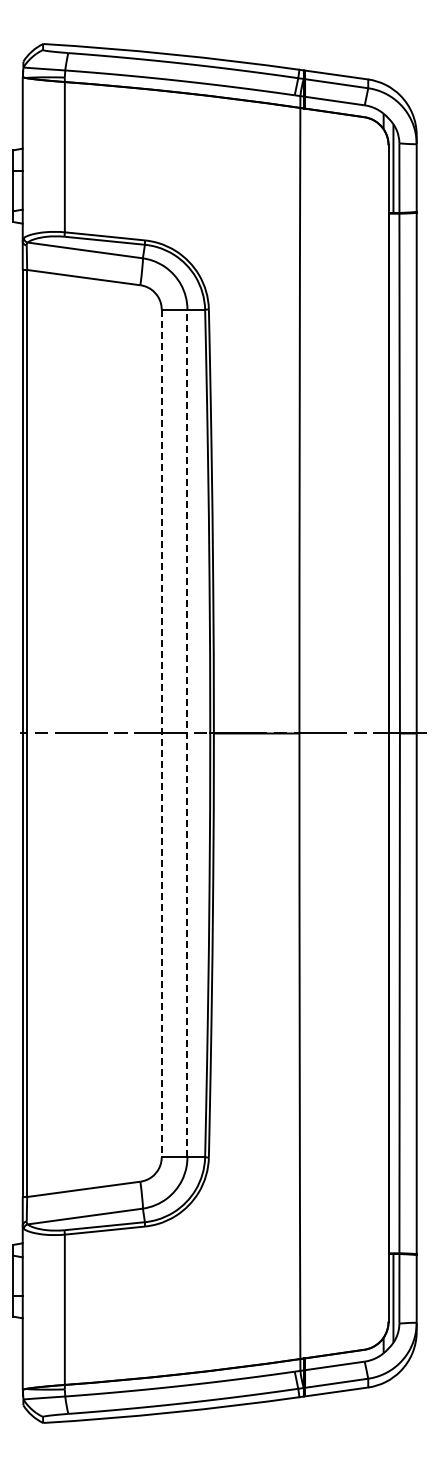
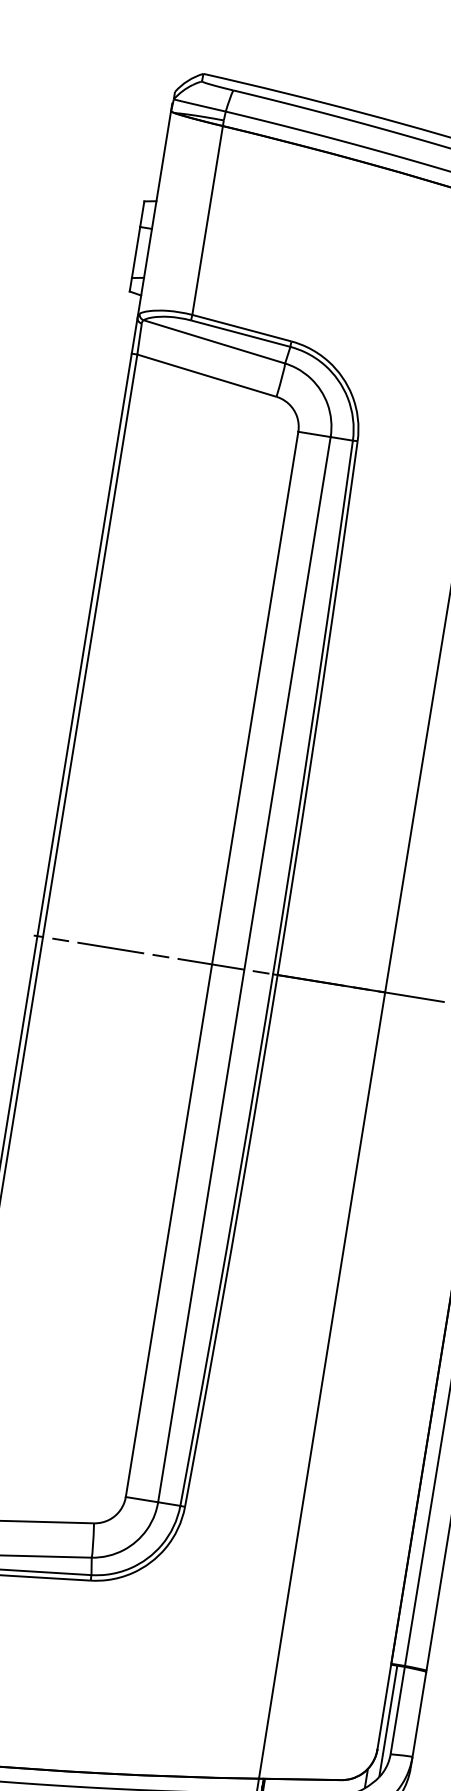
line: (161, 733) -> (211, 964), dashed -> solid
line: (187, 733) -> (244, 969), dashed -> solid

